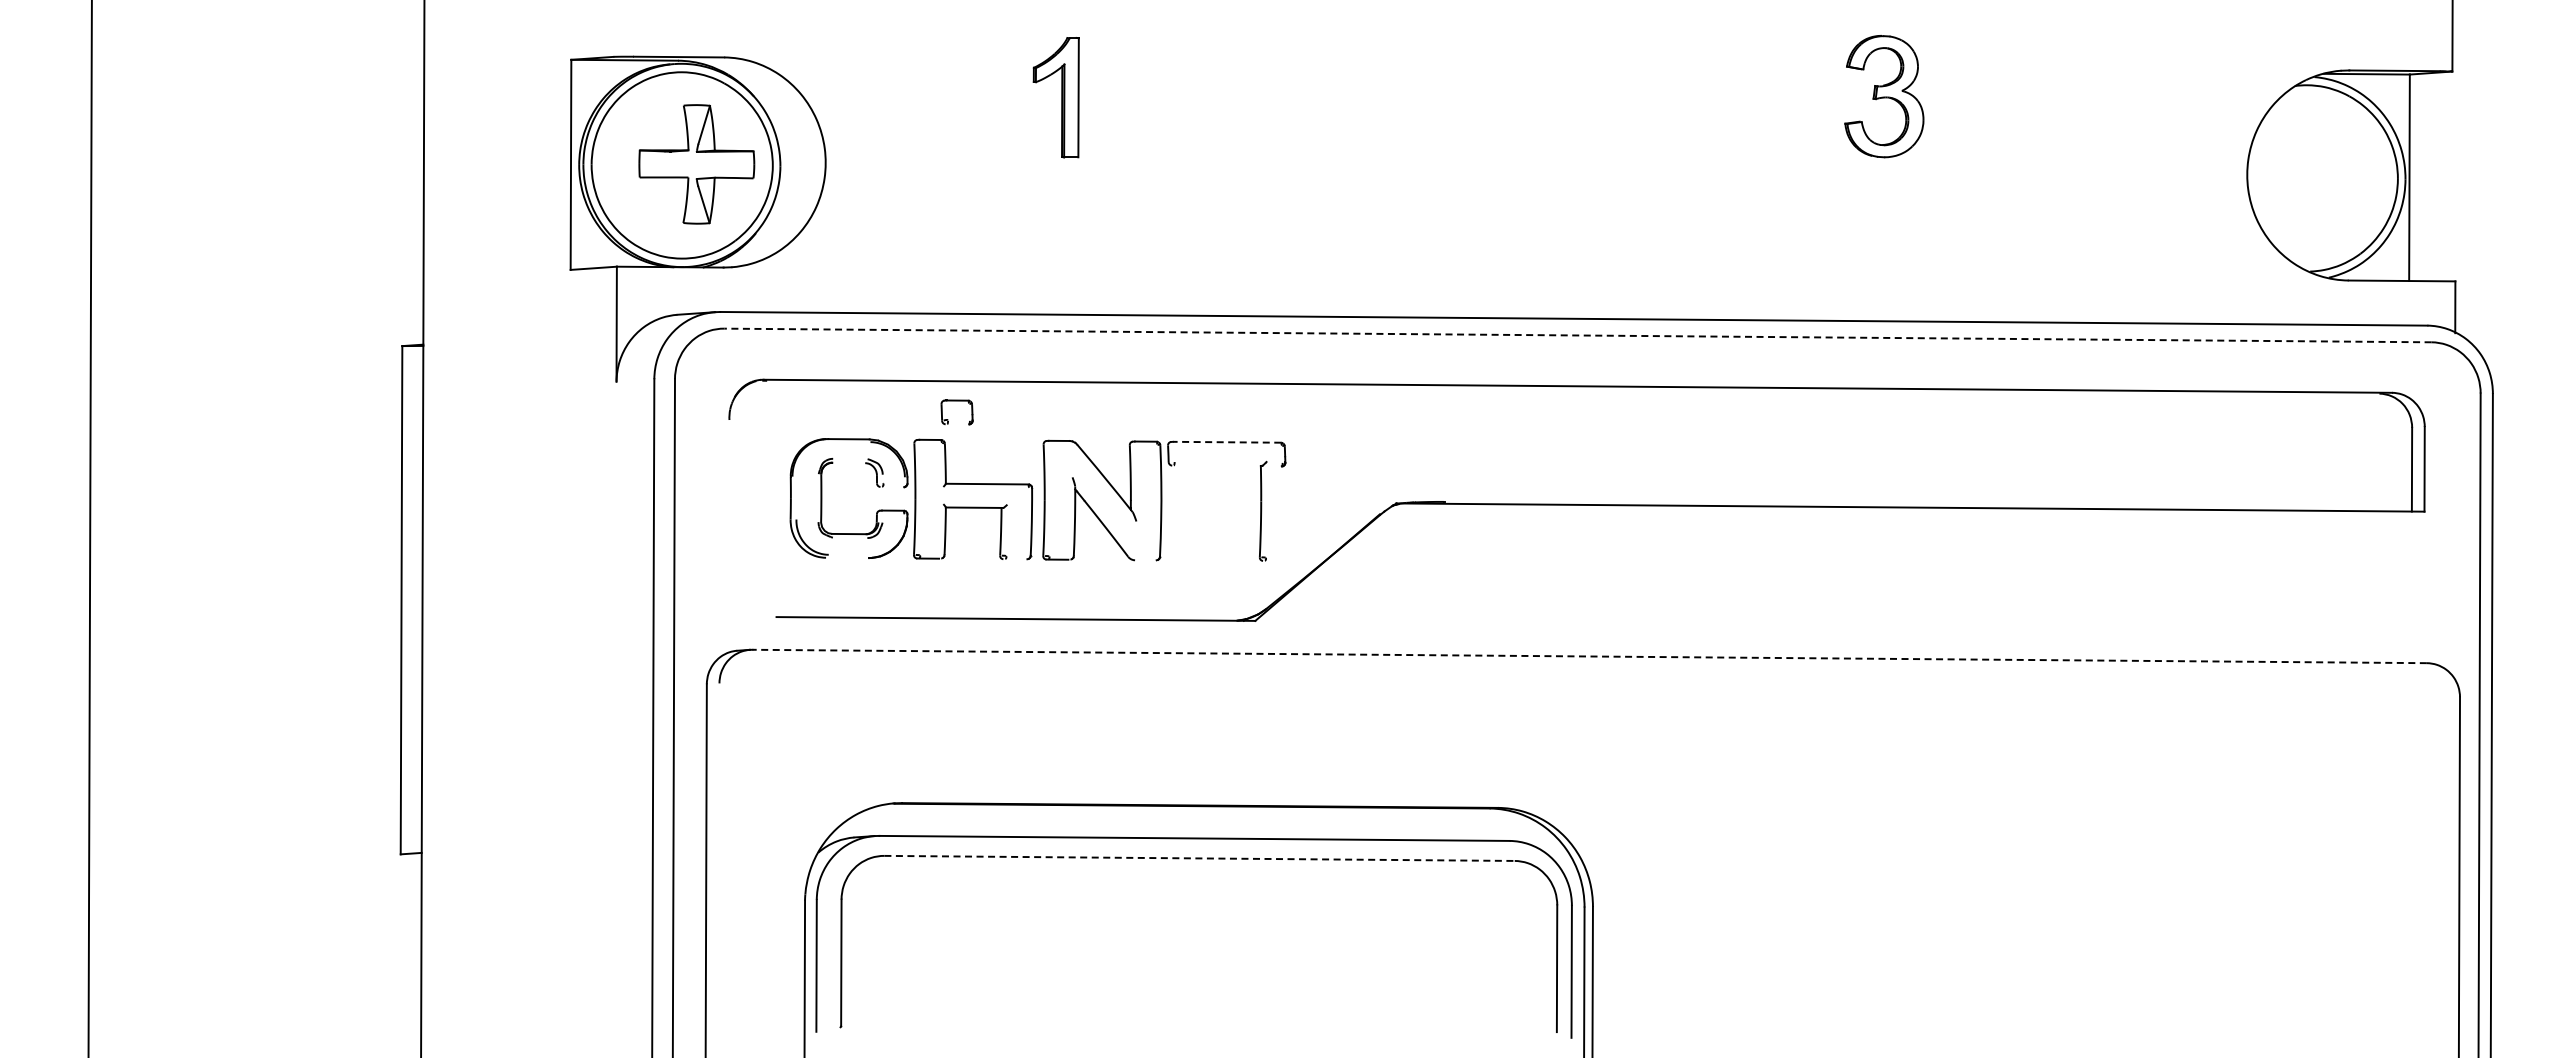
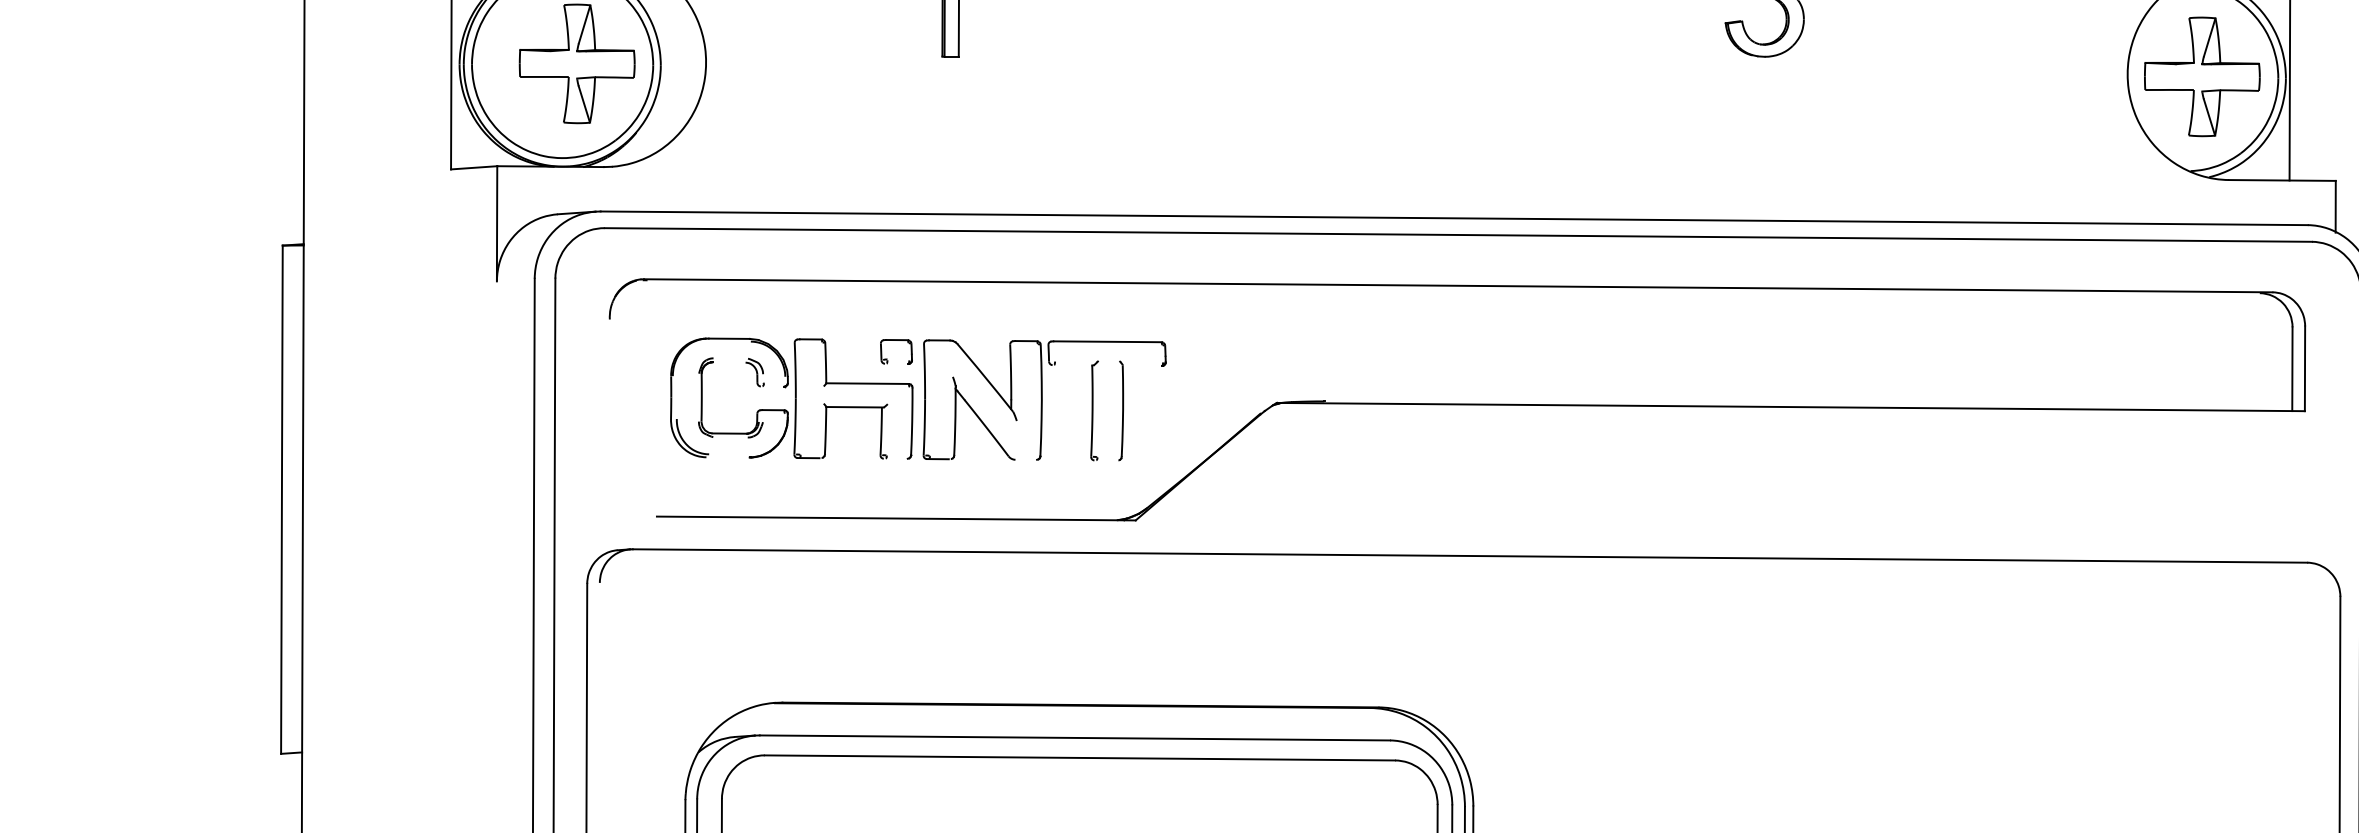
part: (2321, 177) -> (2201, 77), added
line: (1577, 335) -> (1457, 235), dashed -> solid
part: (948, 419) -> (887, 359), moved
line: (1227, 442) -> (1107, 342), dashed -> solid
part: (1263, 510) -> (1094, 410), moved
part: (1240, 511) -> (1120, 411), added
line: (1589, 656) -> (1469, 556), dashed -> solid
line: (1200, 858) -> (1080, 758), dashed -> solid

